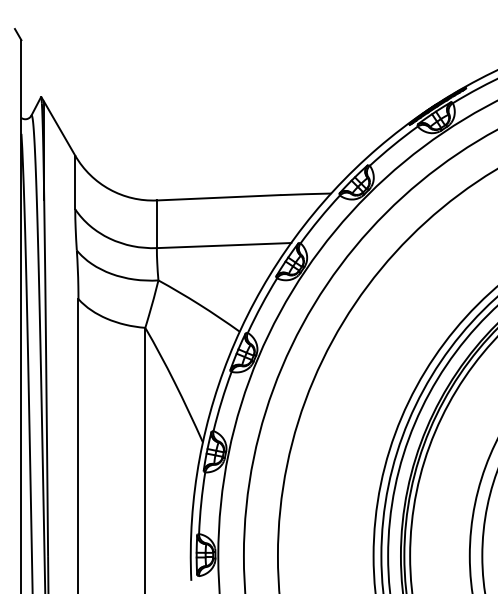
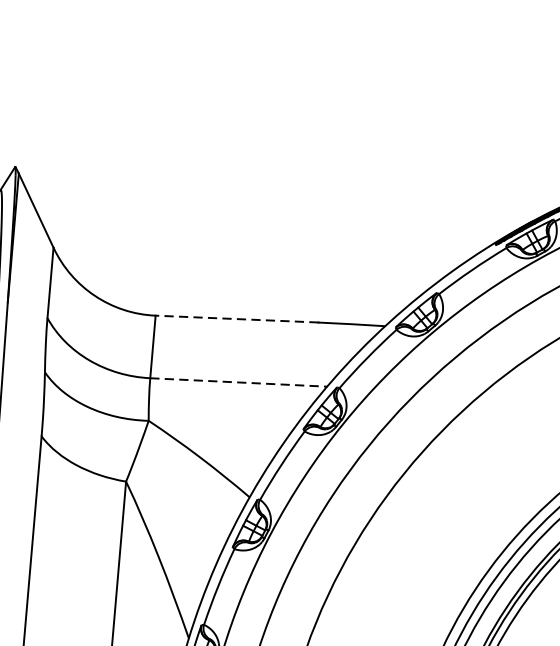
line: (218, 197) -> (236, 318), solid -> dashed
line: (224, 245) -> (239, 382), solid -> dashed

